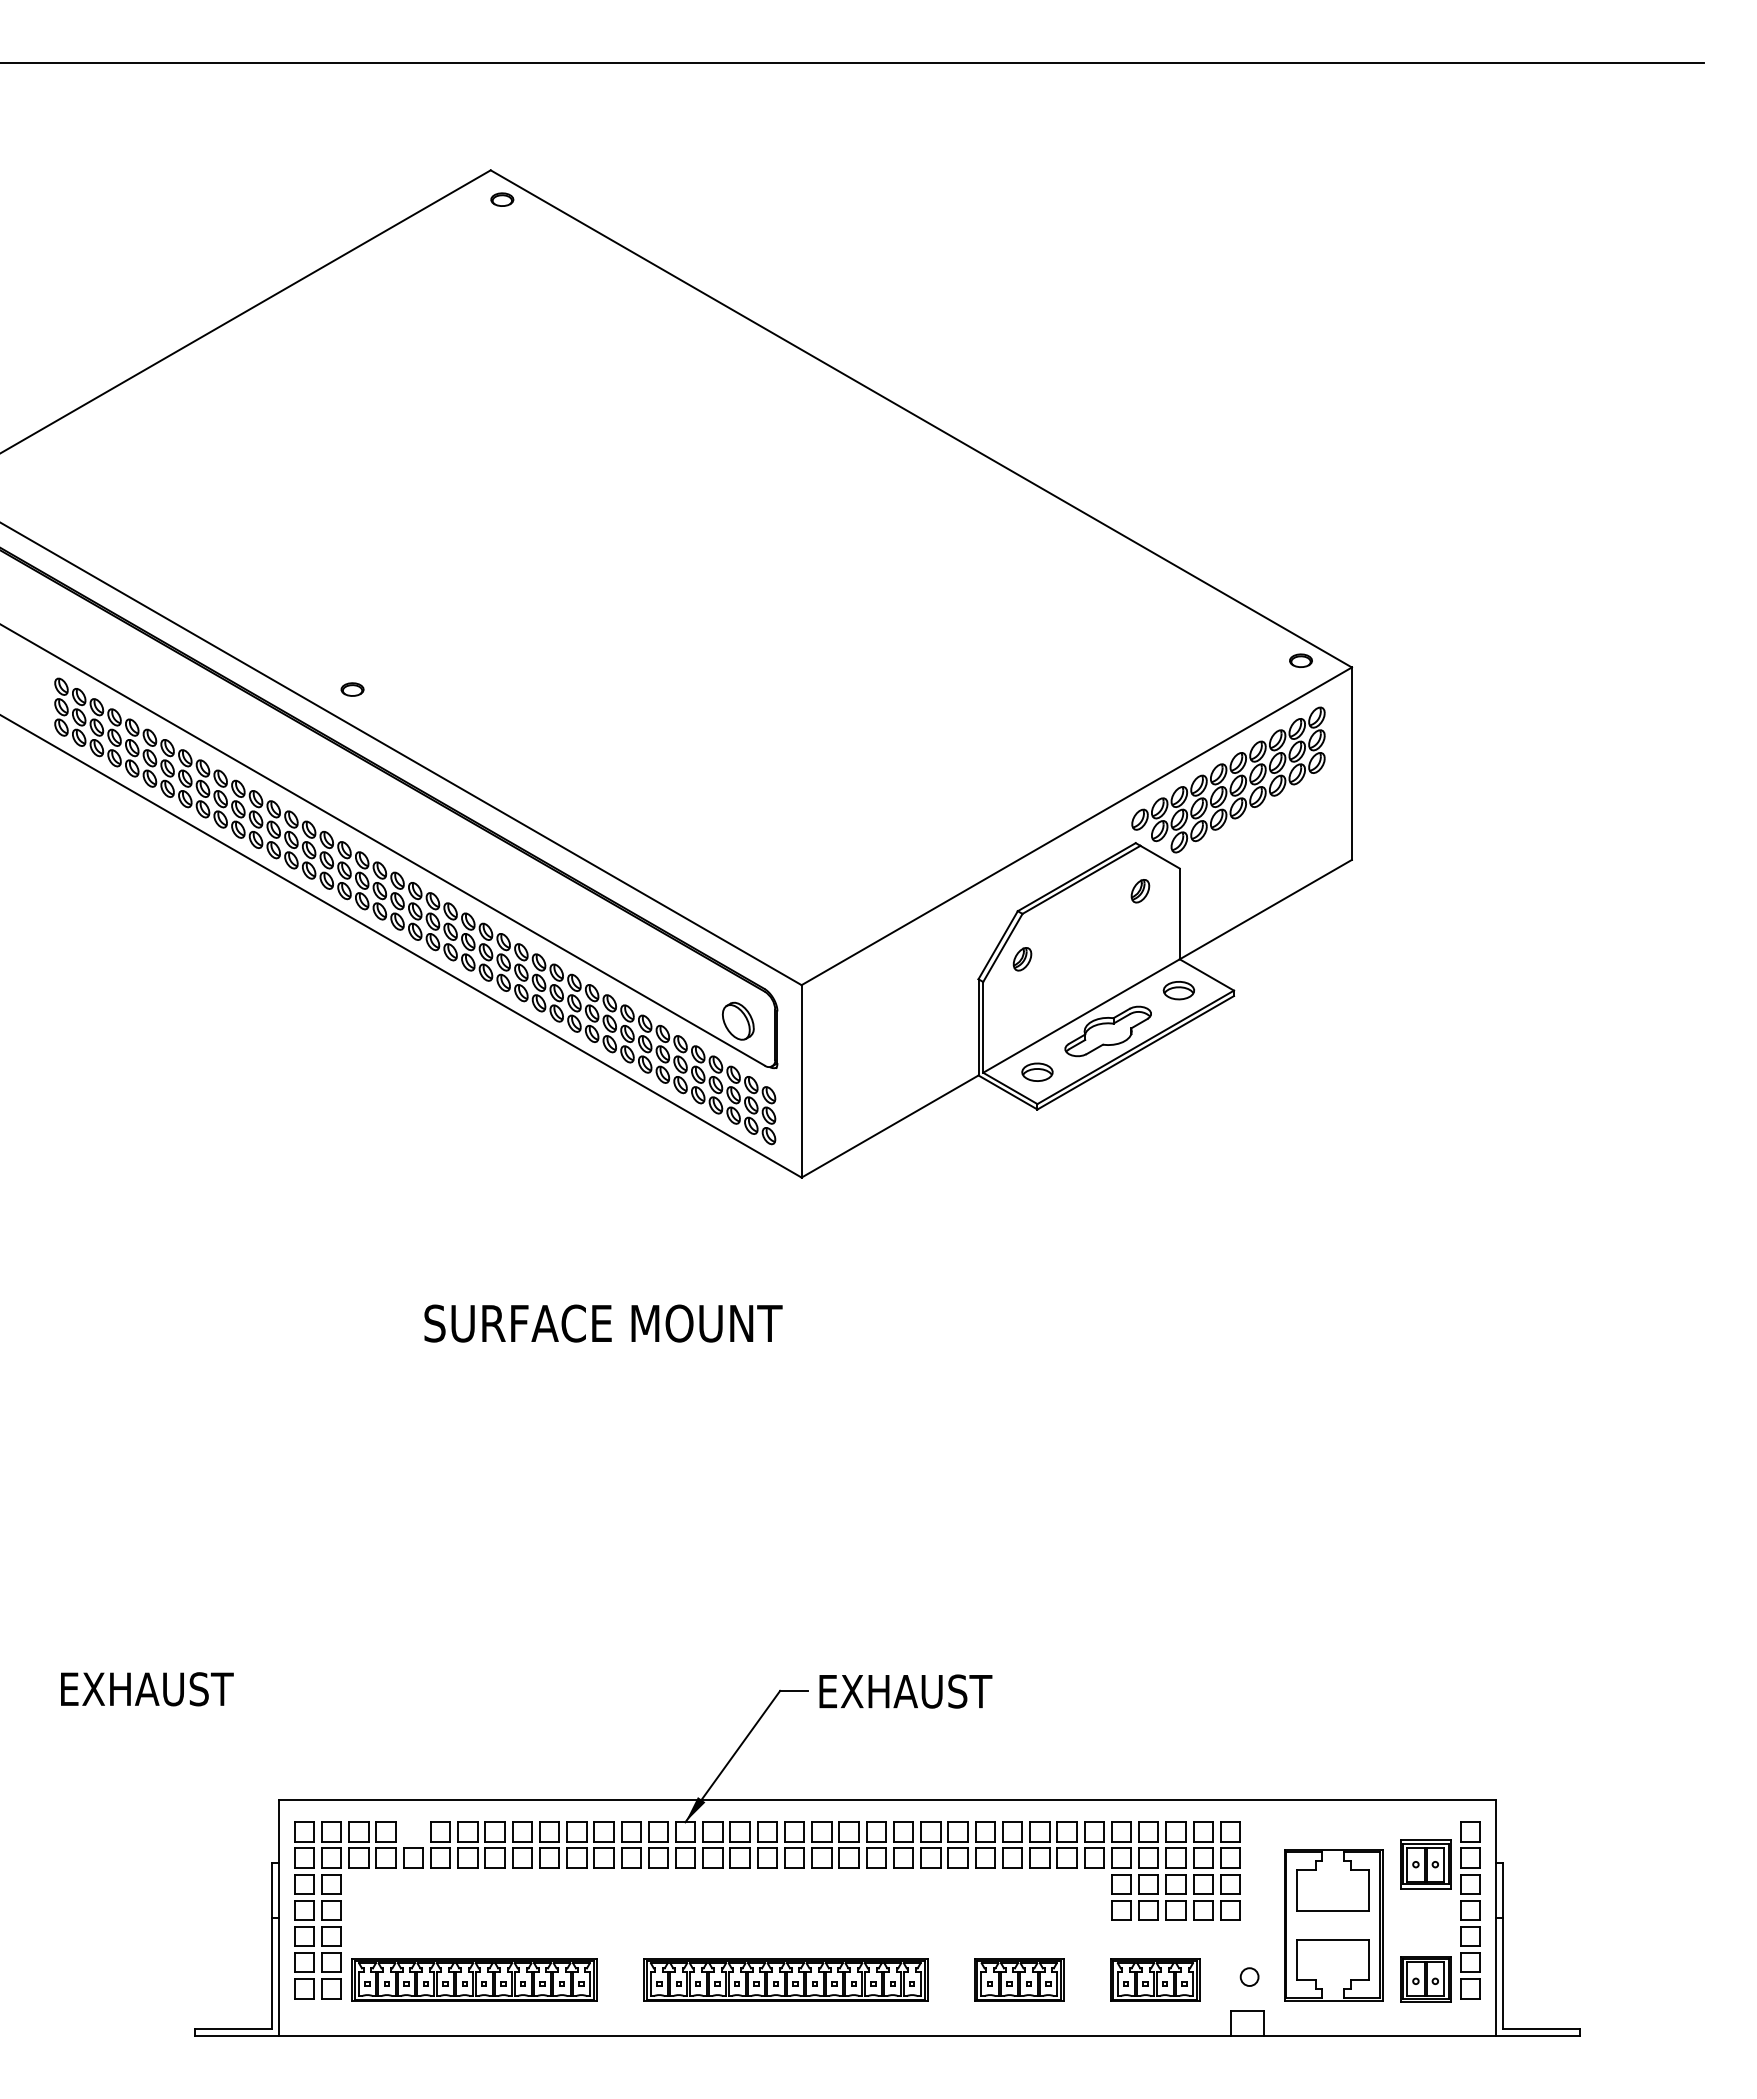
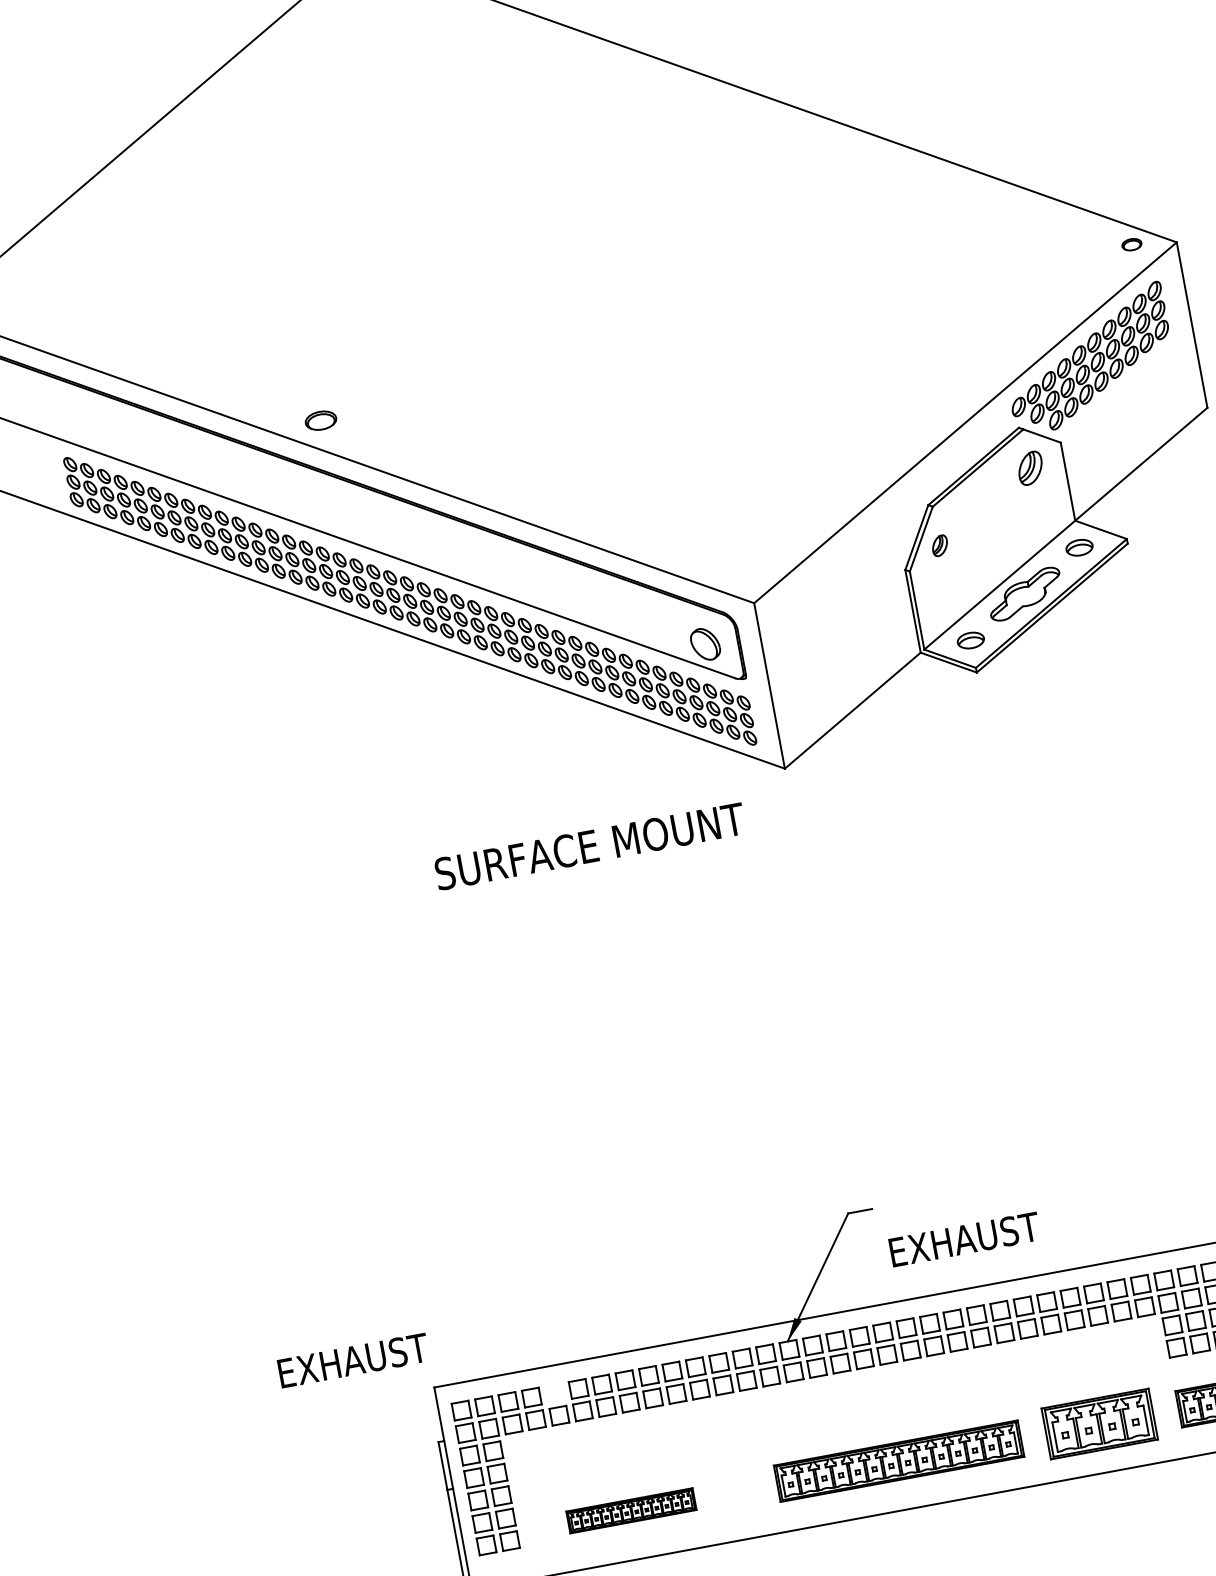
part: (352, 689) -> (320, 420), size x1.6
part: (1140, 891) -> (1030, 468), size x1.6
text: (603, 1323) -> (590, 846), moved
text: (147, 1689) -> (353, 1360), moved
text: (905, 1691) -> (964, 1239), moved
part: (474, 1979) -> (631, 1510), size x0.6
part: (1019, 1979) -> (1100, 1423), size x1.4

